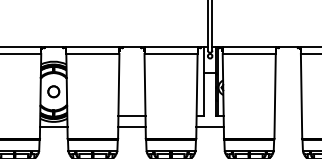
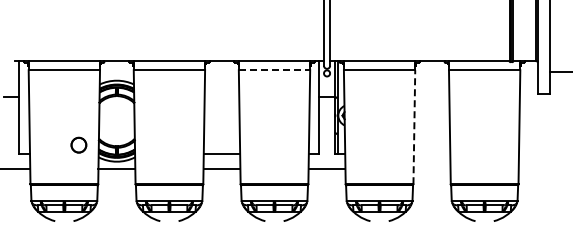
line: (171, 54) -> (274, 70), solid -> dashed
part: (53, 91) -> (78, 144), moved
line: (275, 96) -> (414, 127), solid -> dashed

